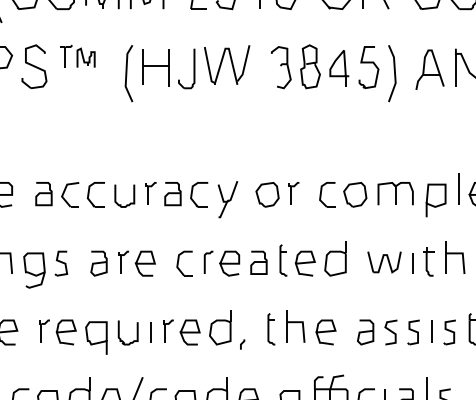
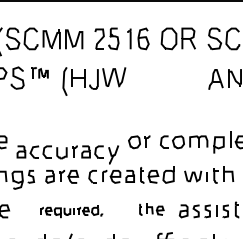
part: (333, 71) -> (167, 80), removed
part: (135, 199) -> (67, 154), moved
part: (301, 328) -> (151, 209), size x0.7
part: (141, 332) -> (71, 211), size x0.6

